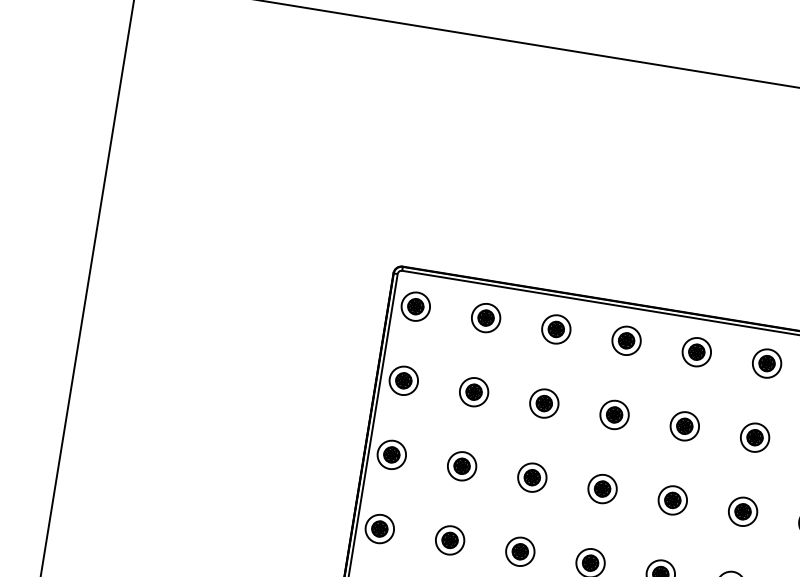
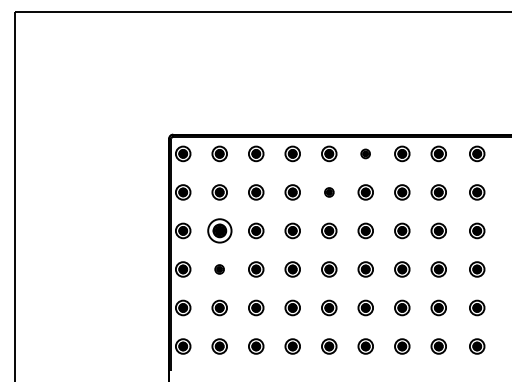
part: (766, 362) -> (365, 153), size x0.6
part: (685, 426) -> (329, 192), size x0.6
part: (461, 465) -> (219, 230), size x1.6
part: (449, 540) -> (219, 269), size x0.6

